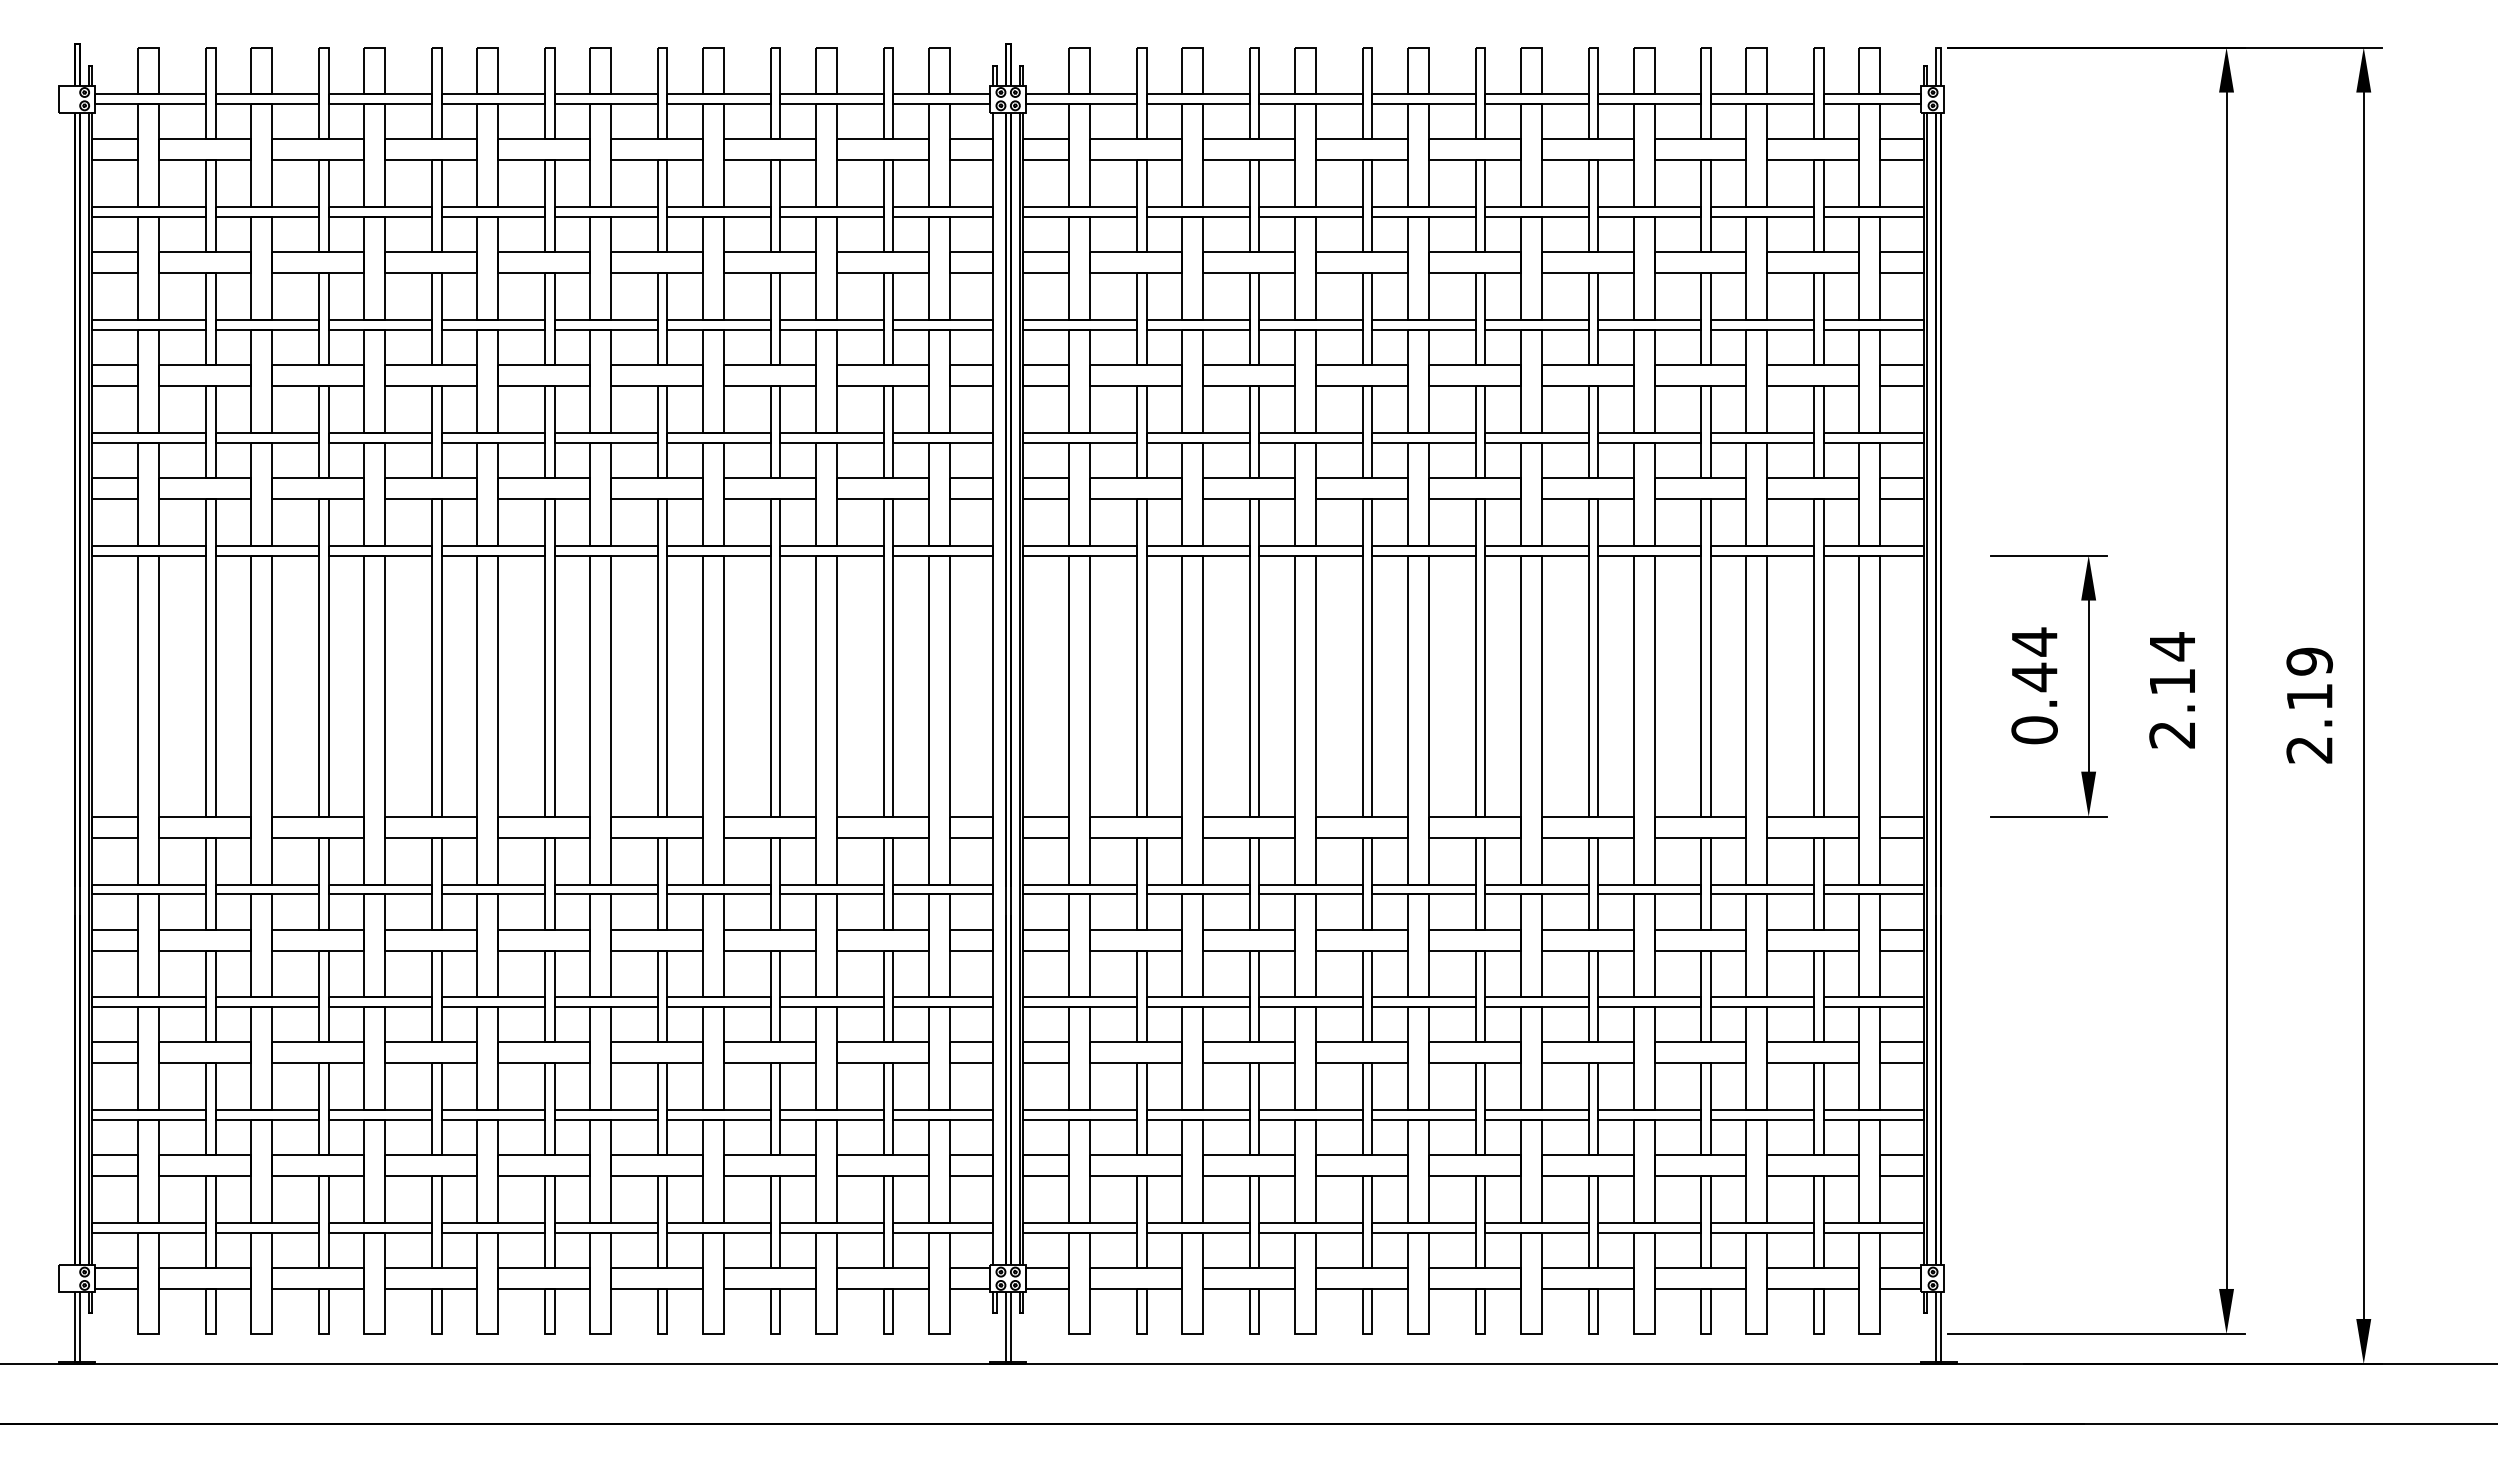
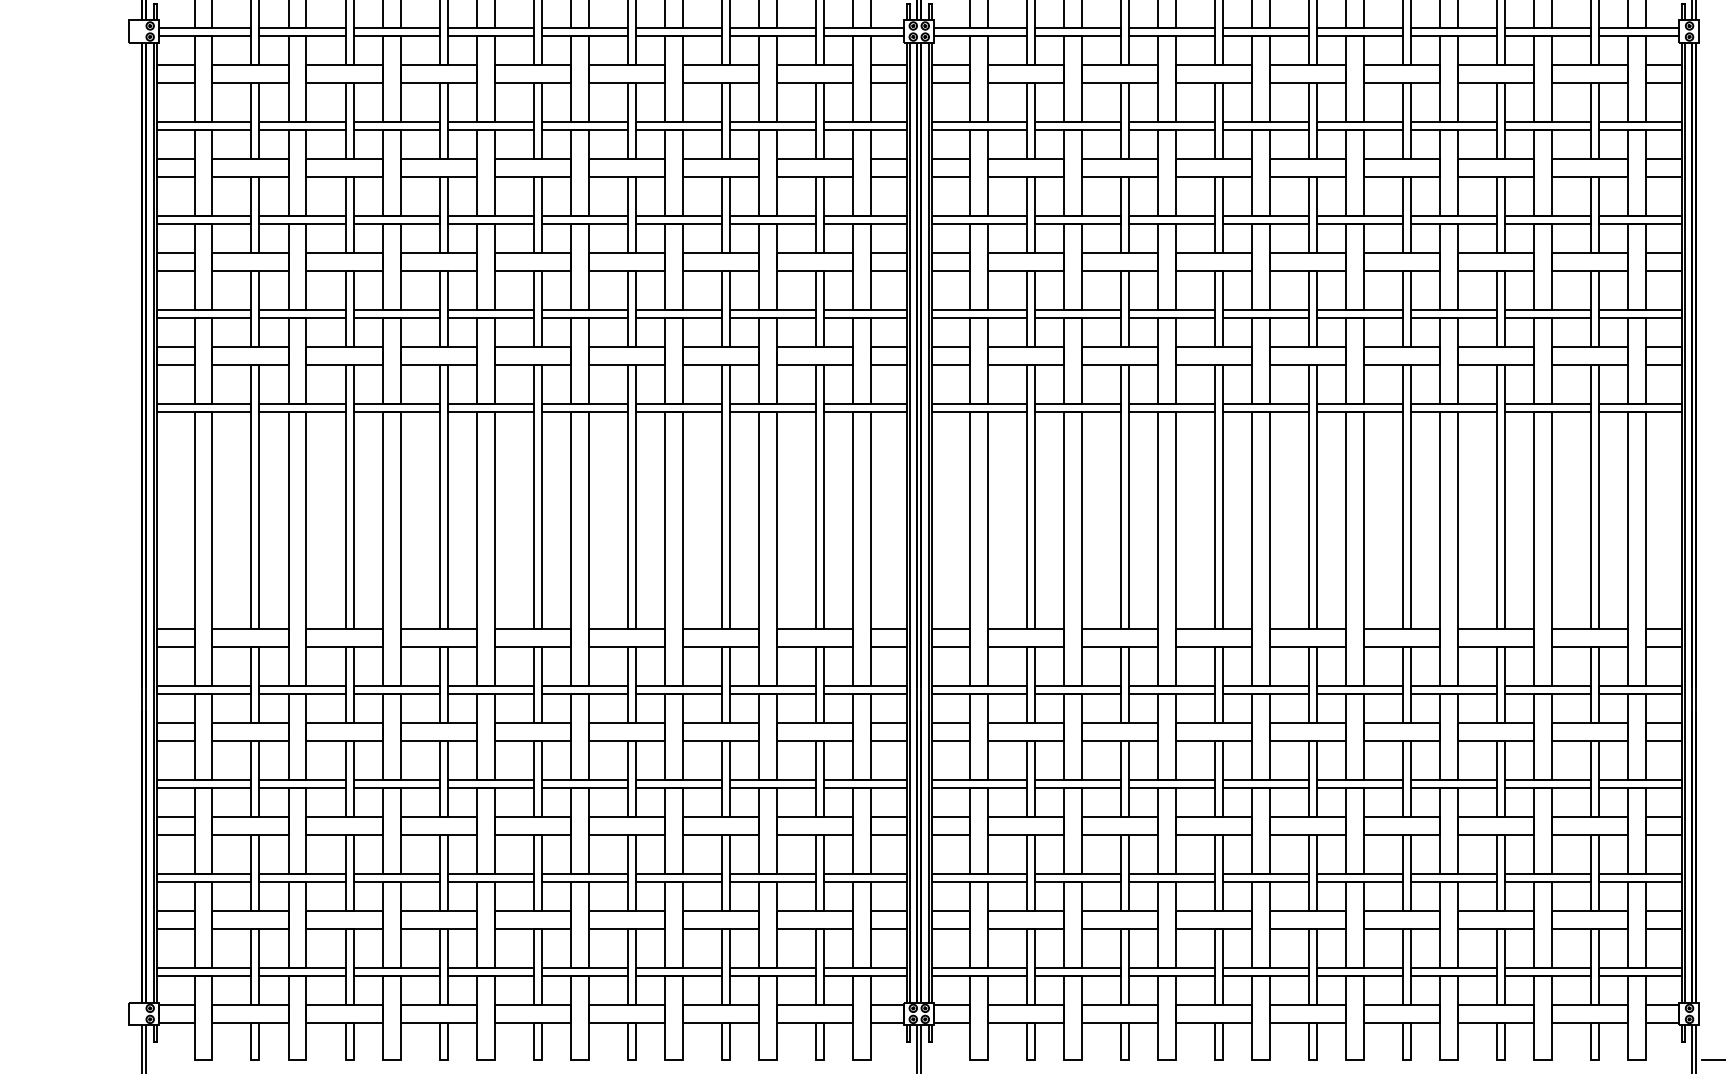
line: (996, 688) -> (909, 522), added

